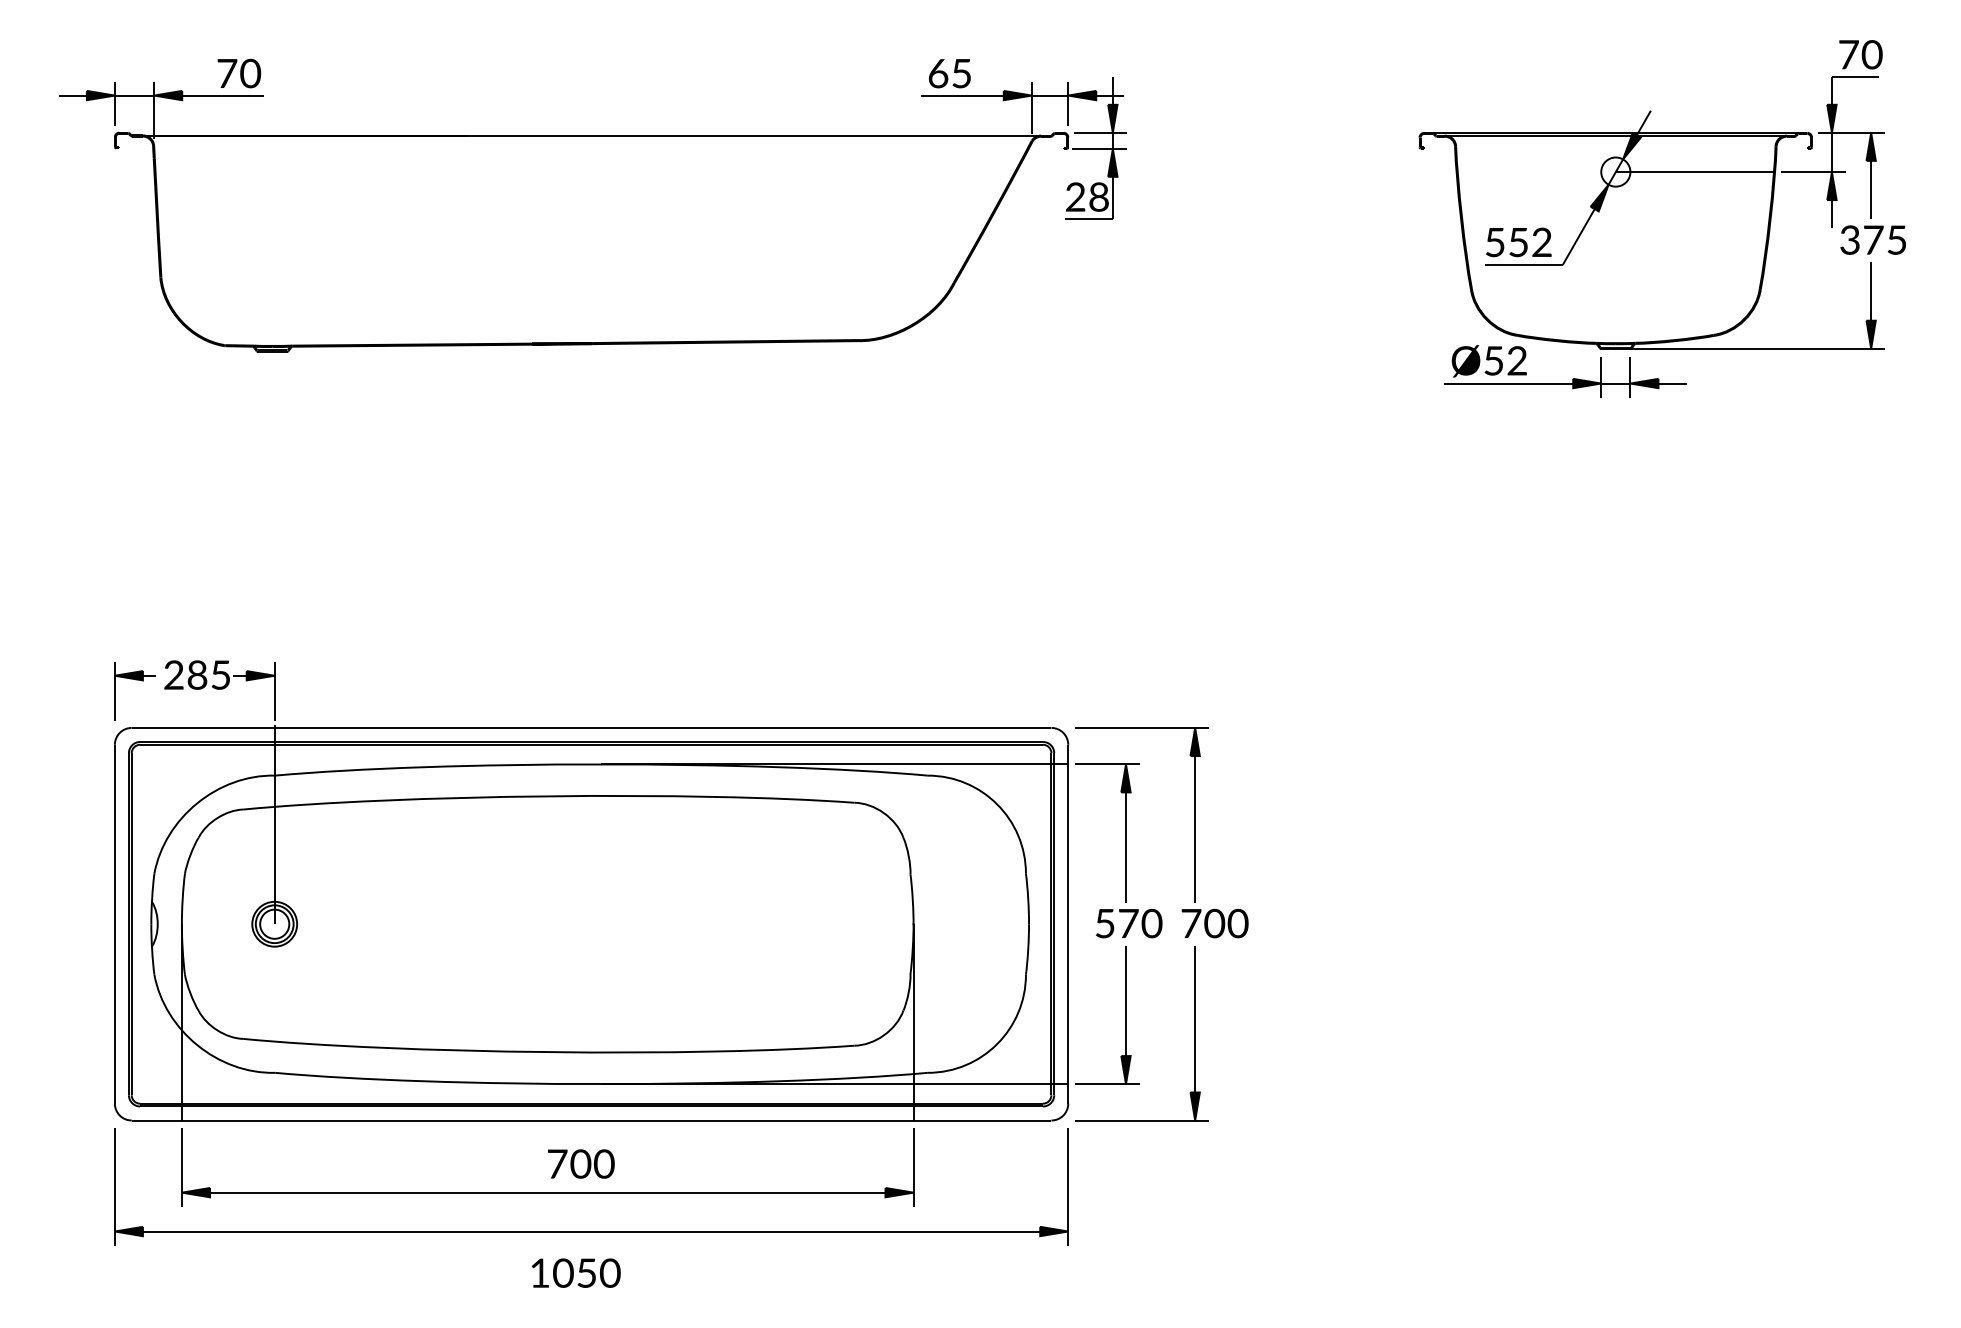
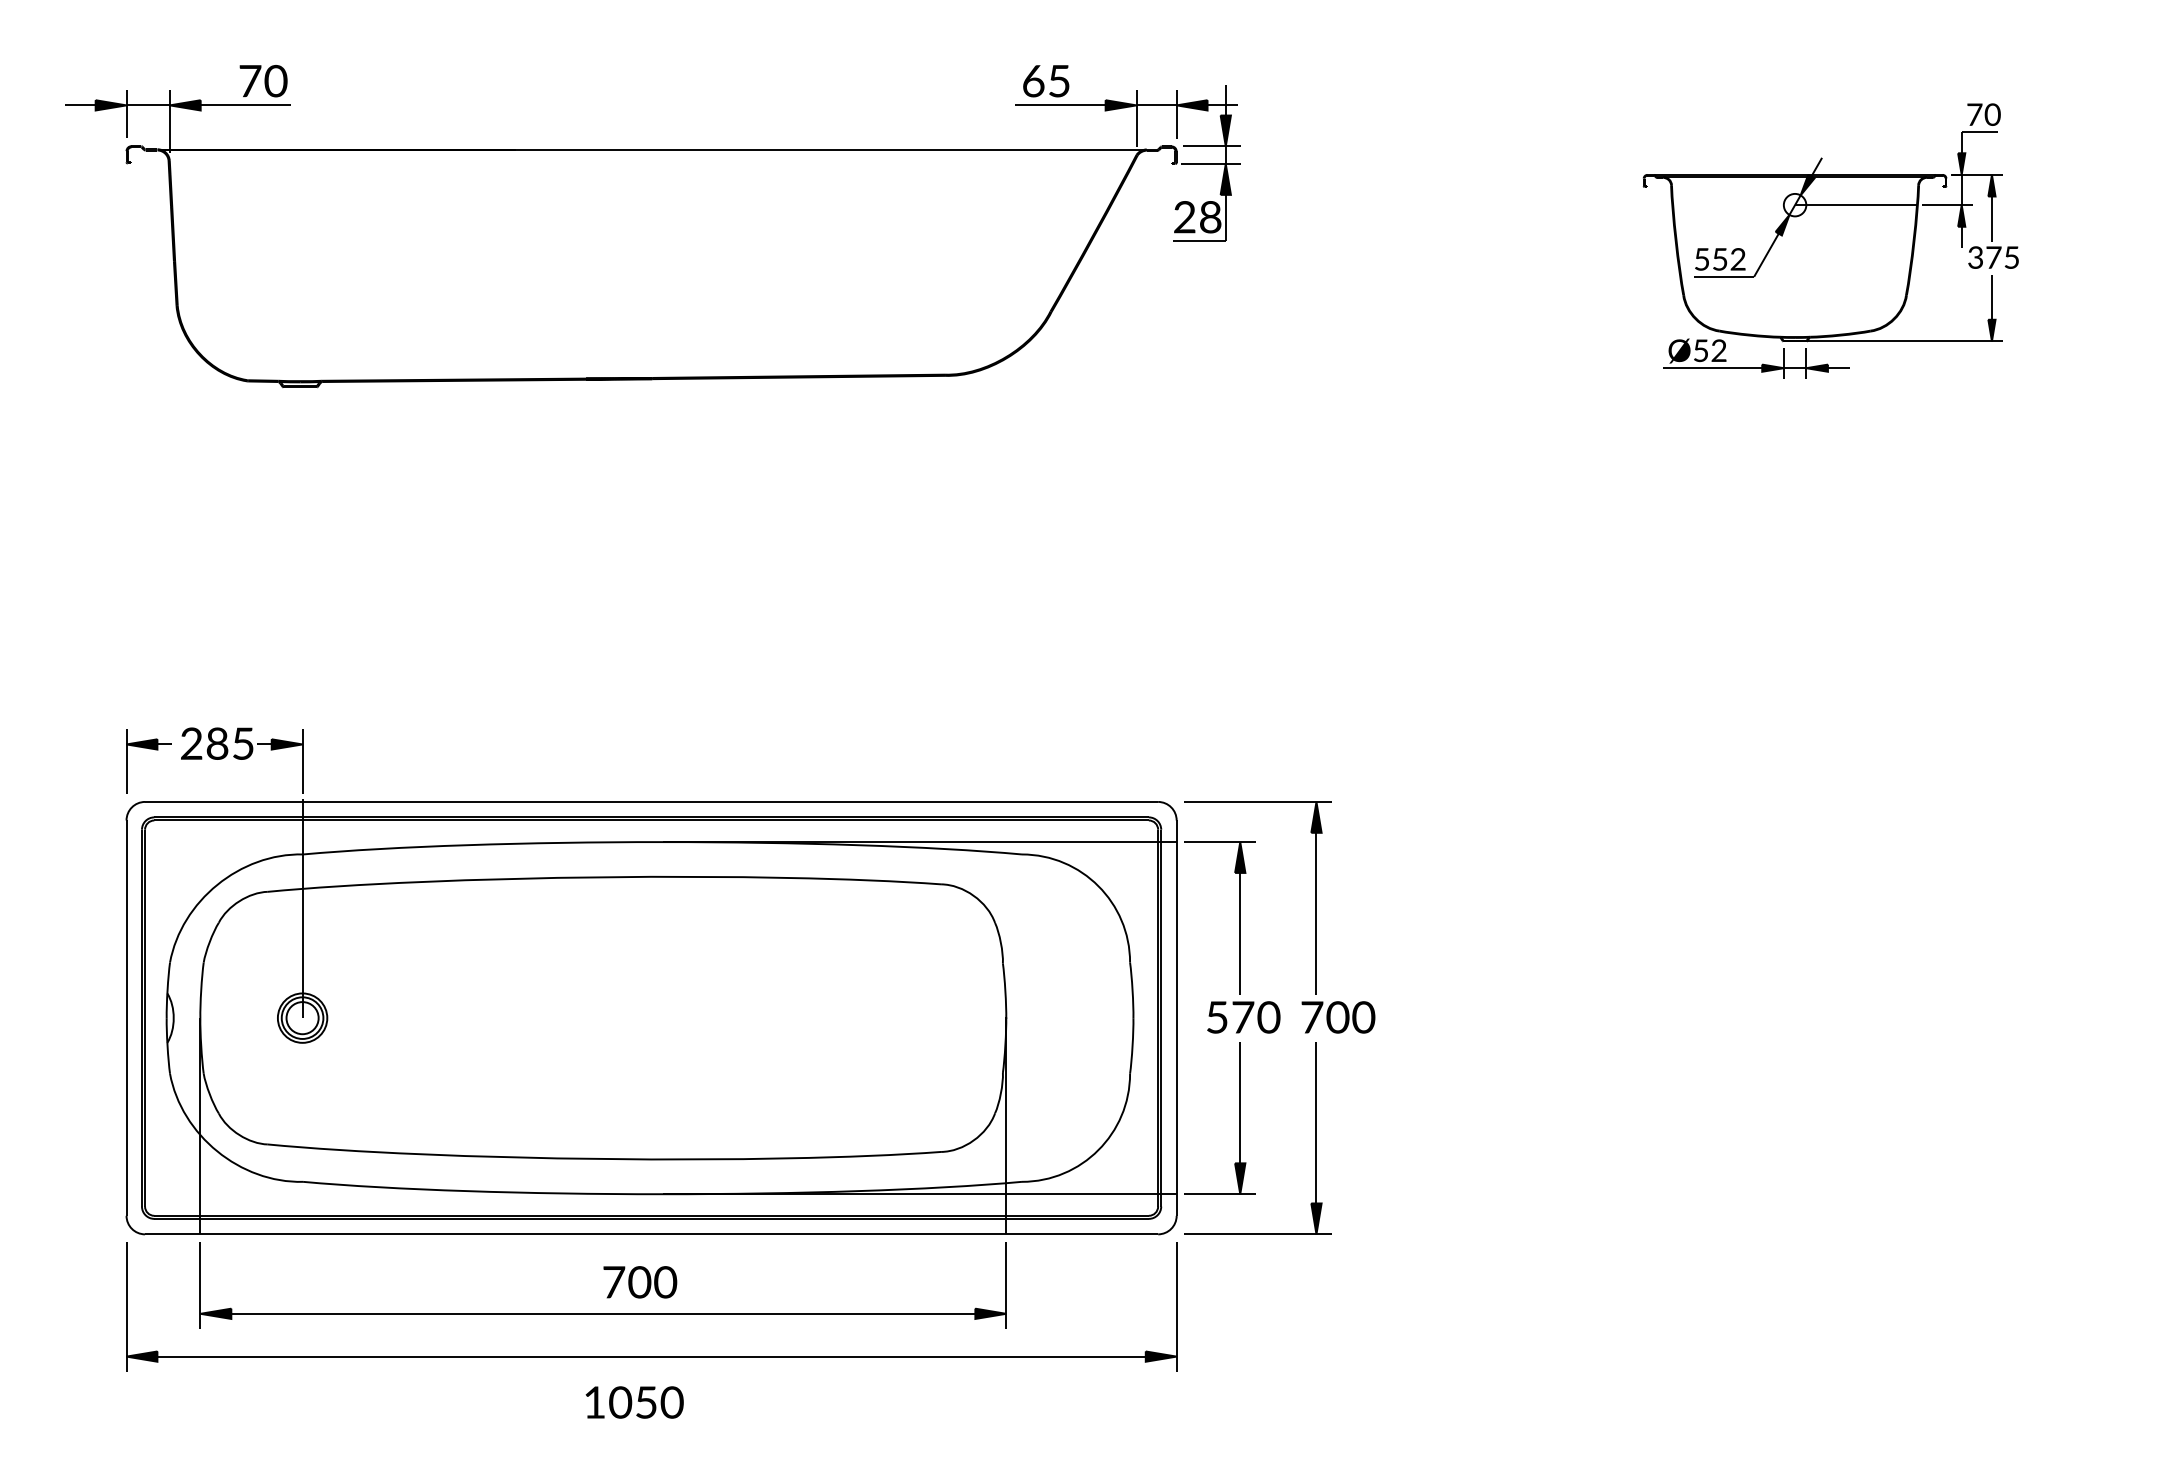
part: (1661, 218) -> (1830, 240), size x0.7

